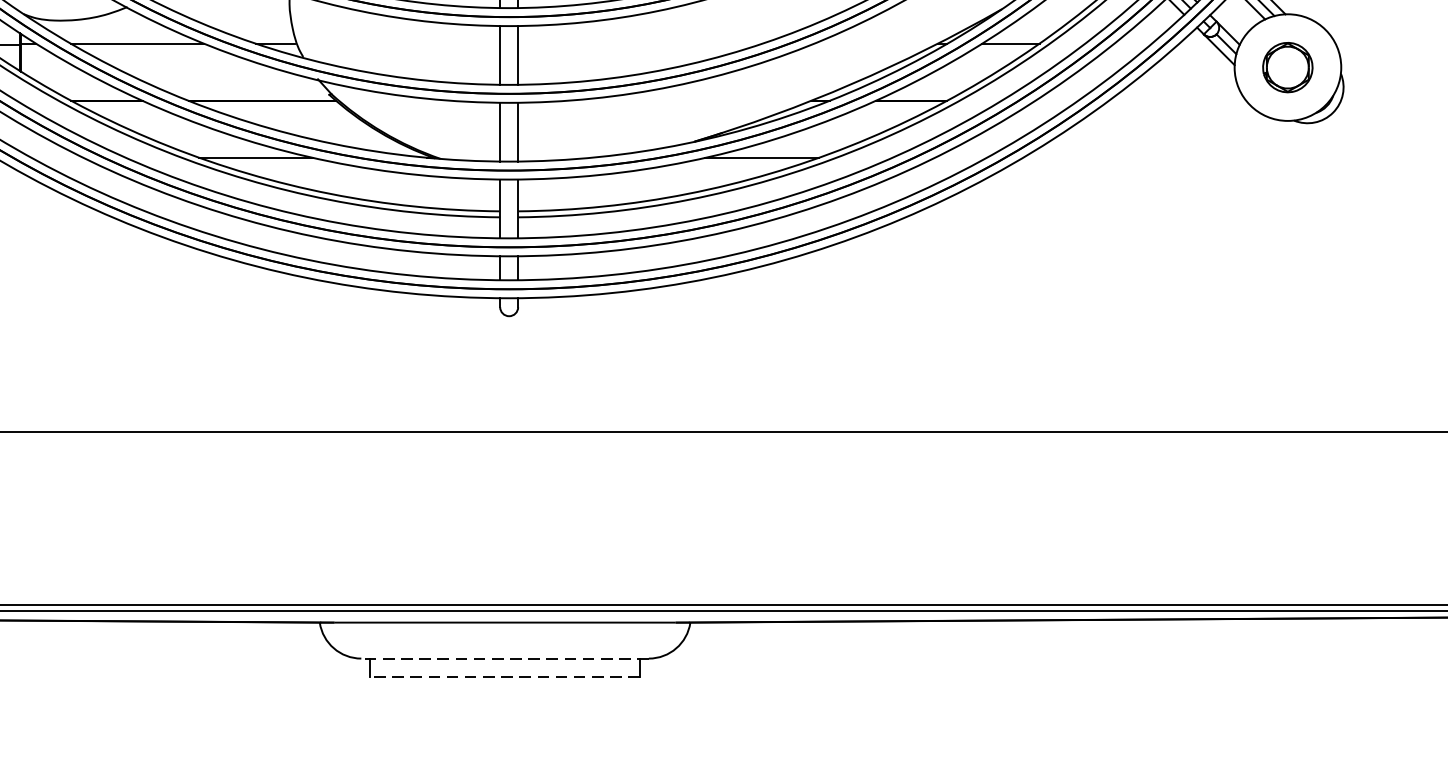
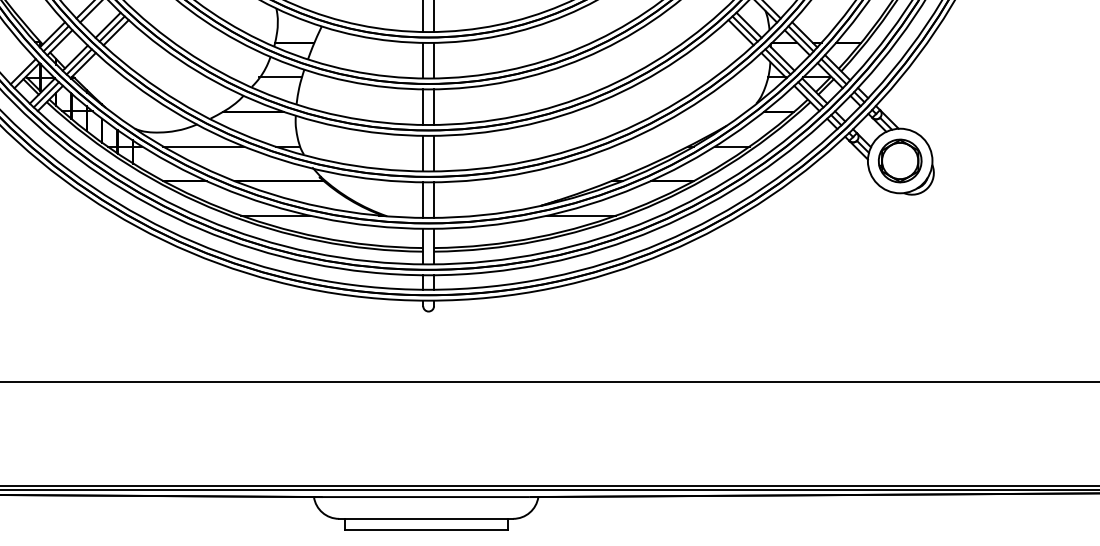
part: (1286, 66) -> (899, 160), size x1.43
line: (503, 657) -> (425, 518), dashed -> solid
line: (505, 676) -> (426, 529), dashed -> solid

